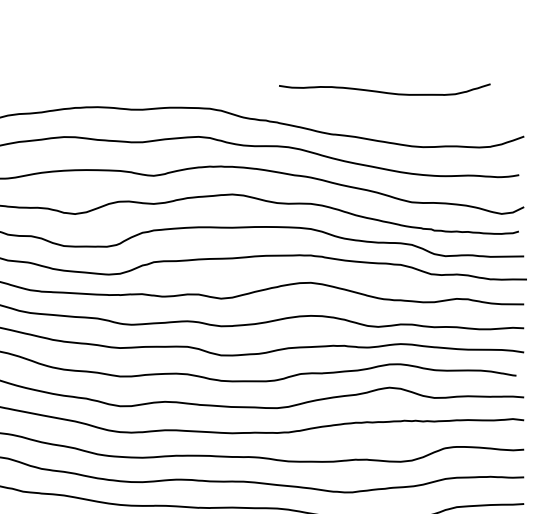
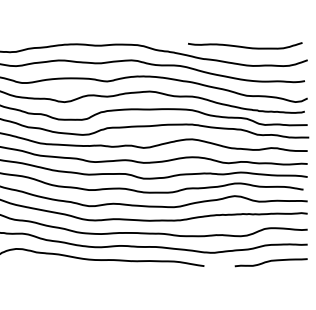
curve: (385, 90) -> (245, 46), moved

